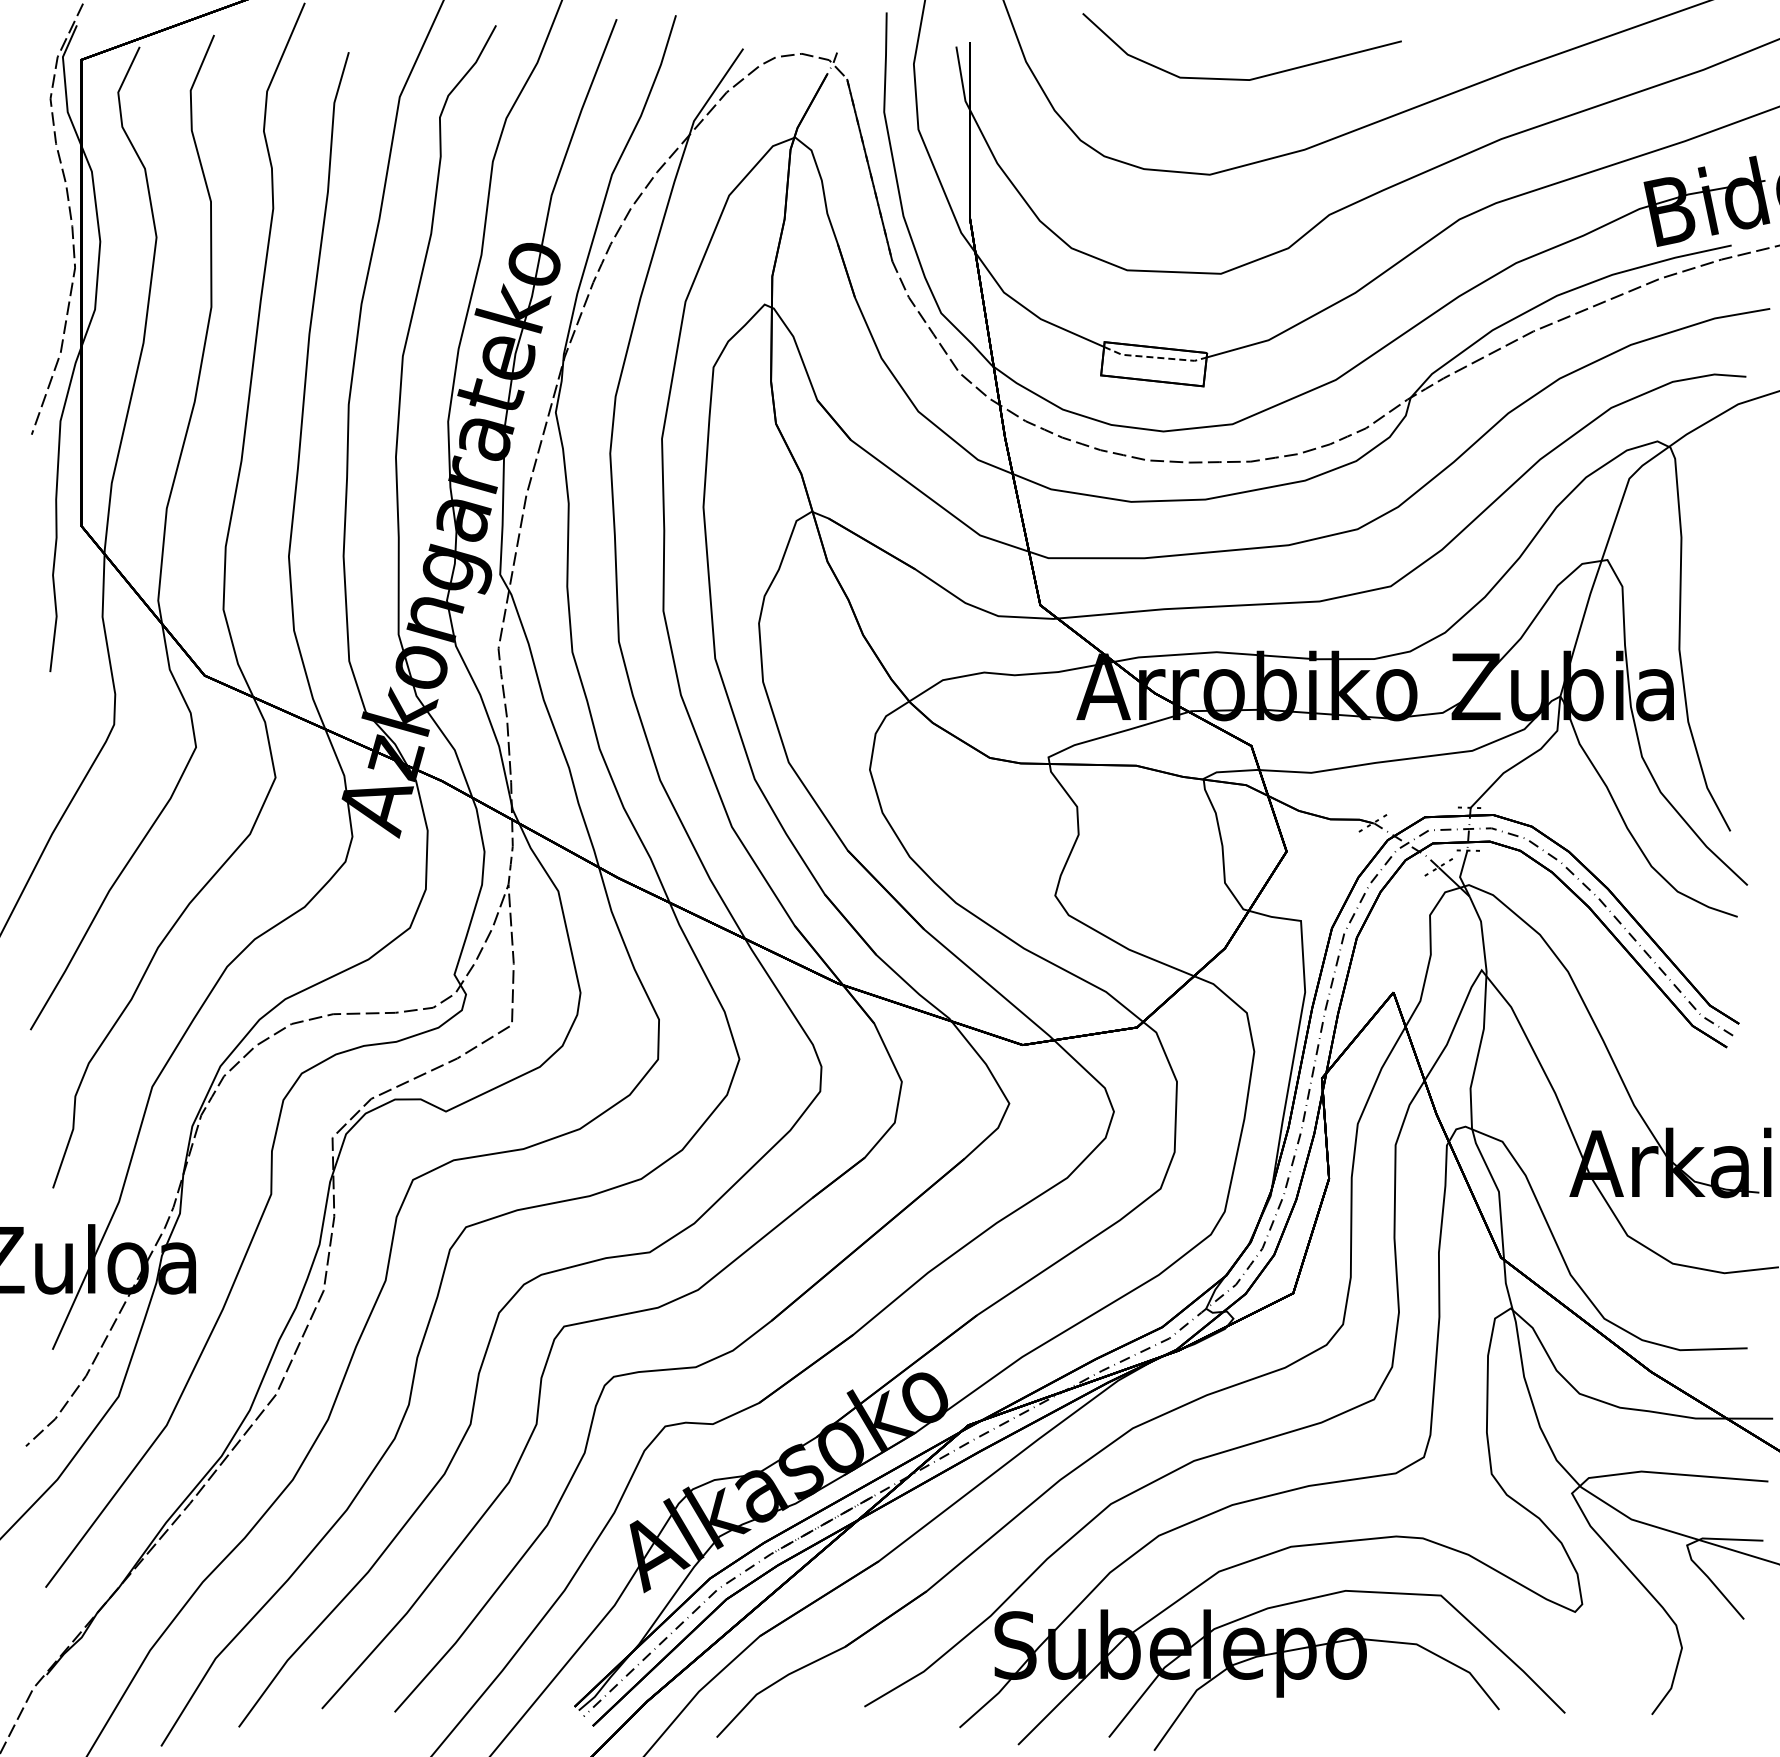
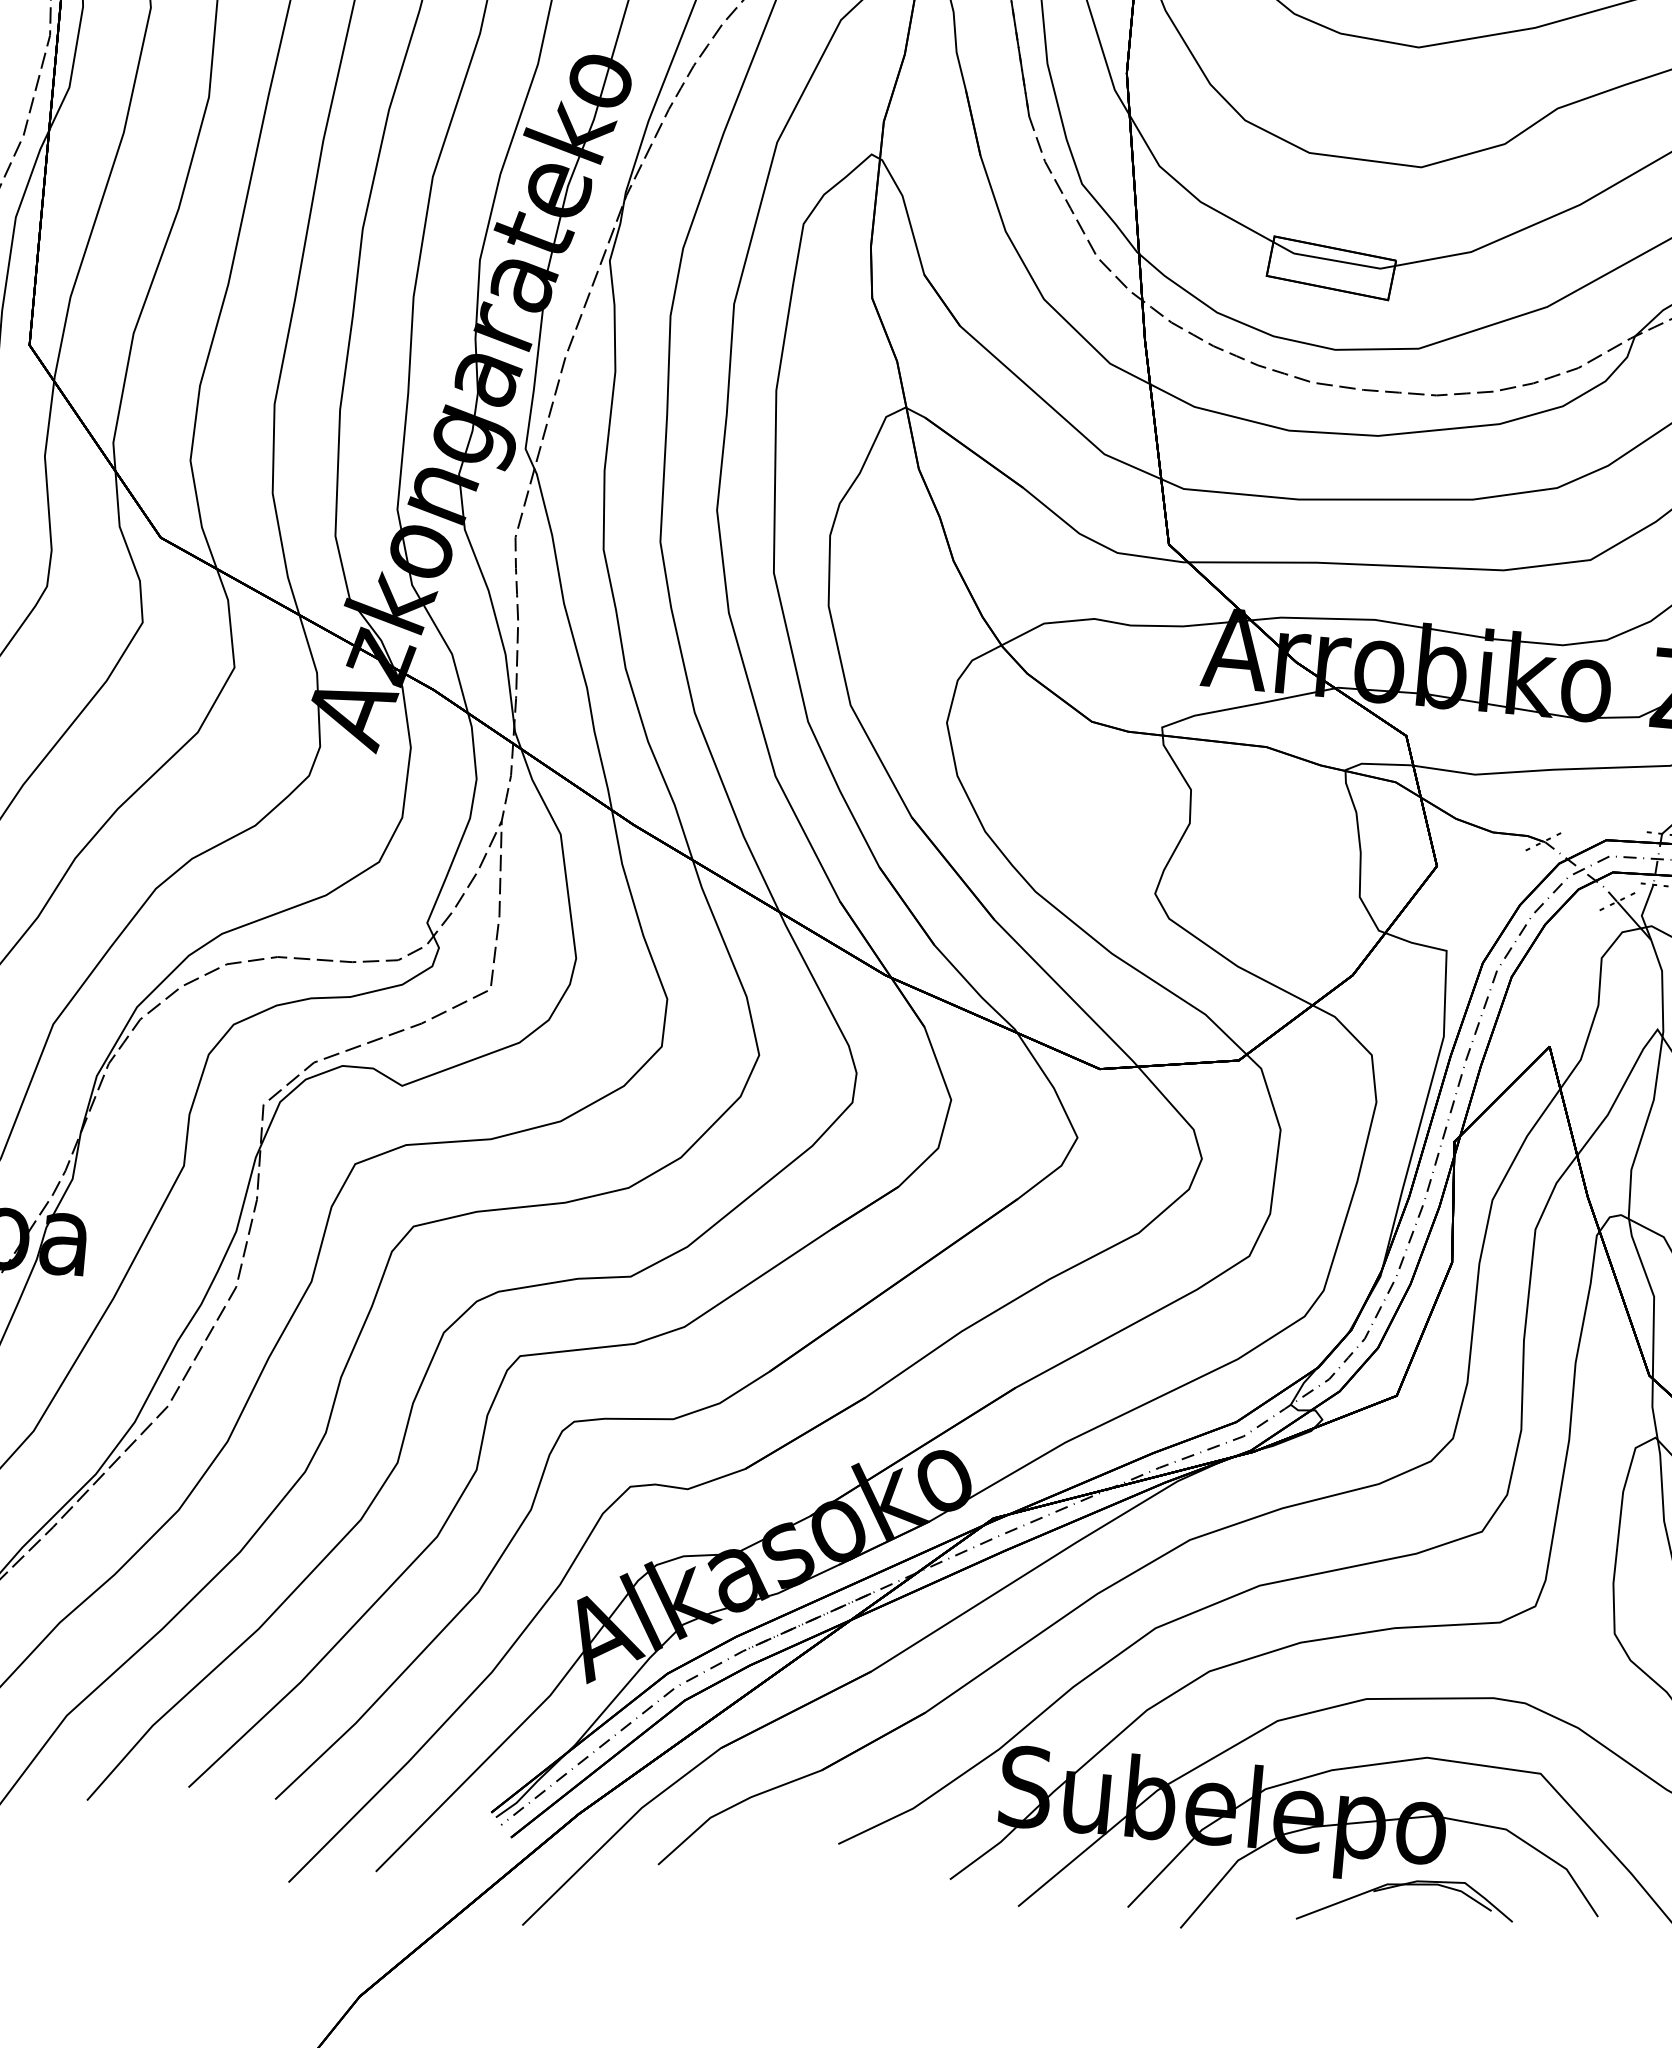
line: (1154, 357) -> (1332, 260), dashed -> solid
part: (1339, 1698) -> (1407, 1885), added

